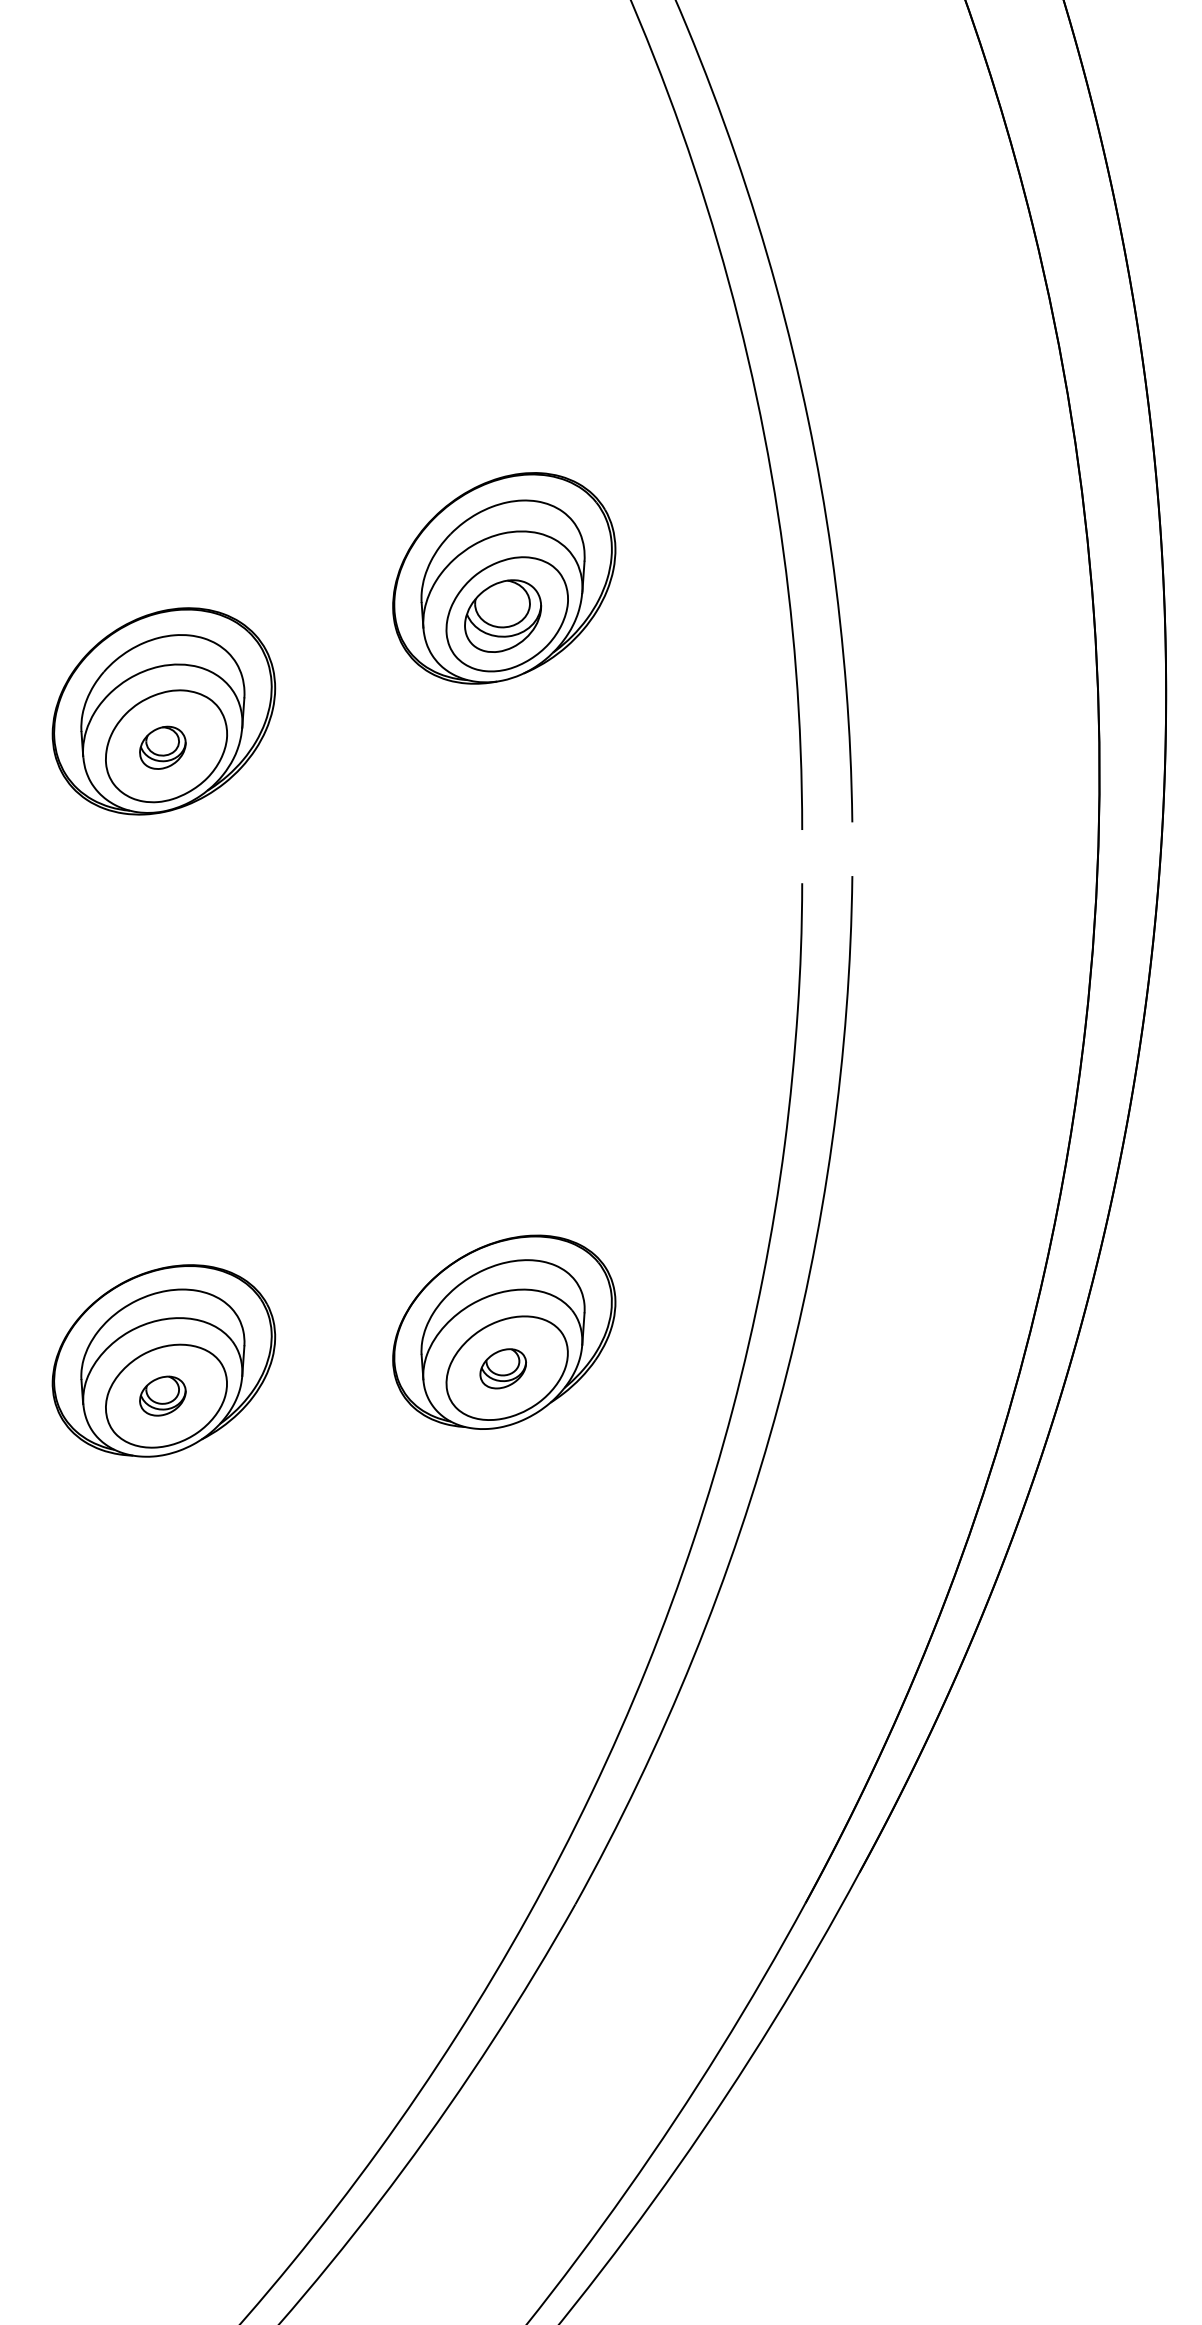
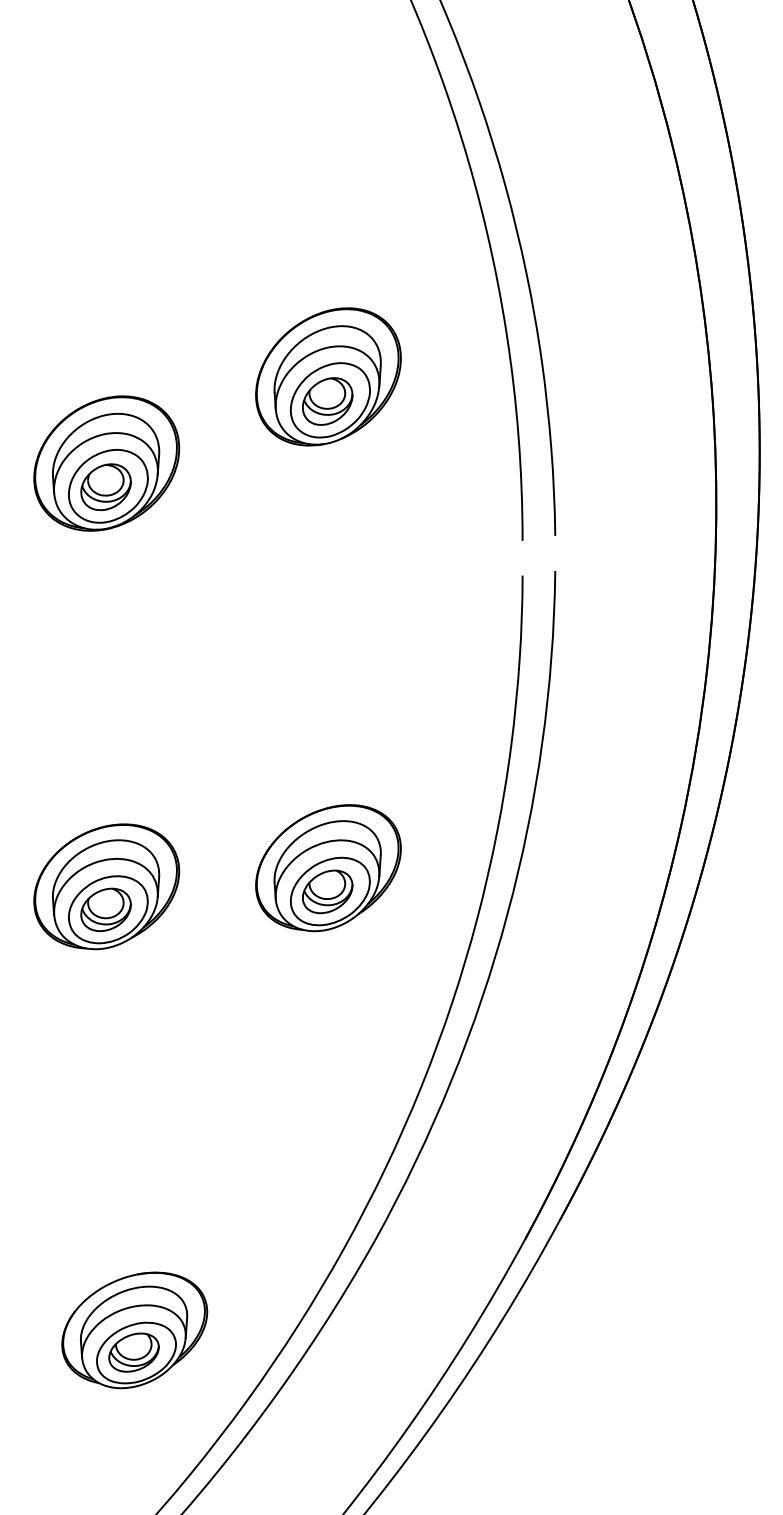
part: (162, 748) -> (105, 487), size x1.67
part: (502, 1368) -> (327, 891), size x1.67
part: (162, 1395) -> (105, 909), size x1.67
part: (206, 2041) -> (134, 1330), added

